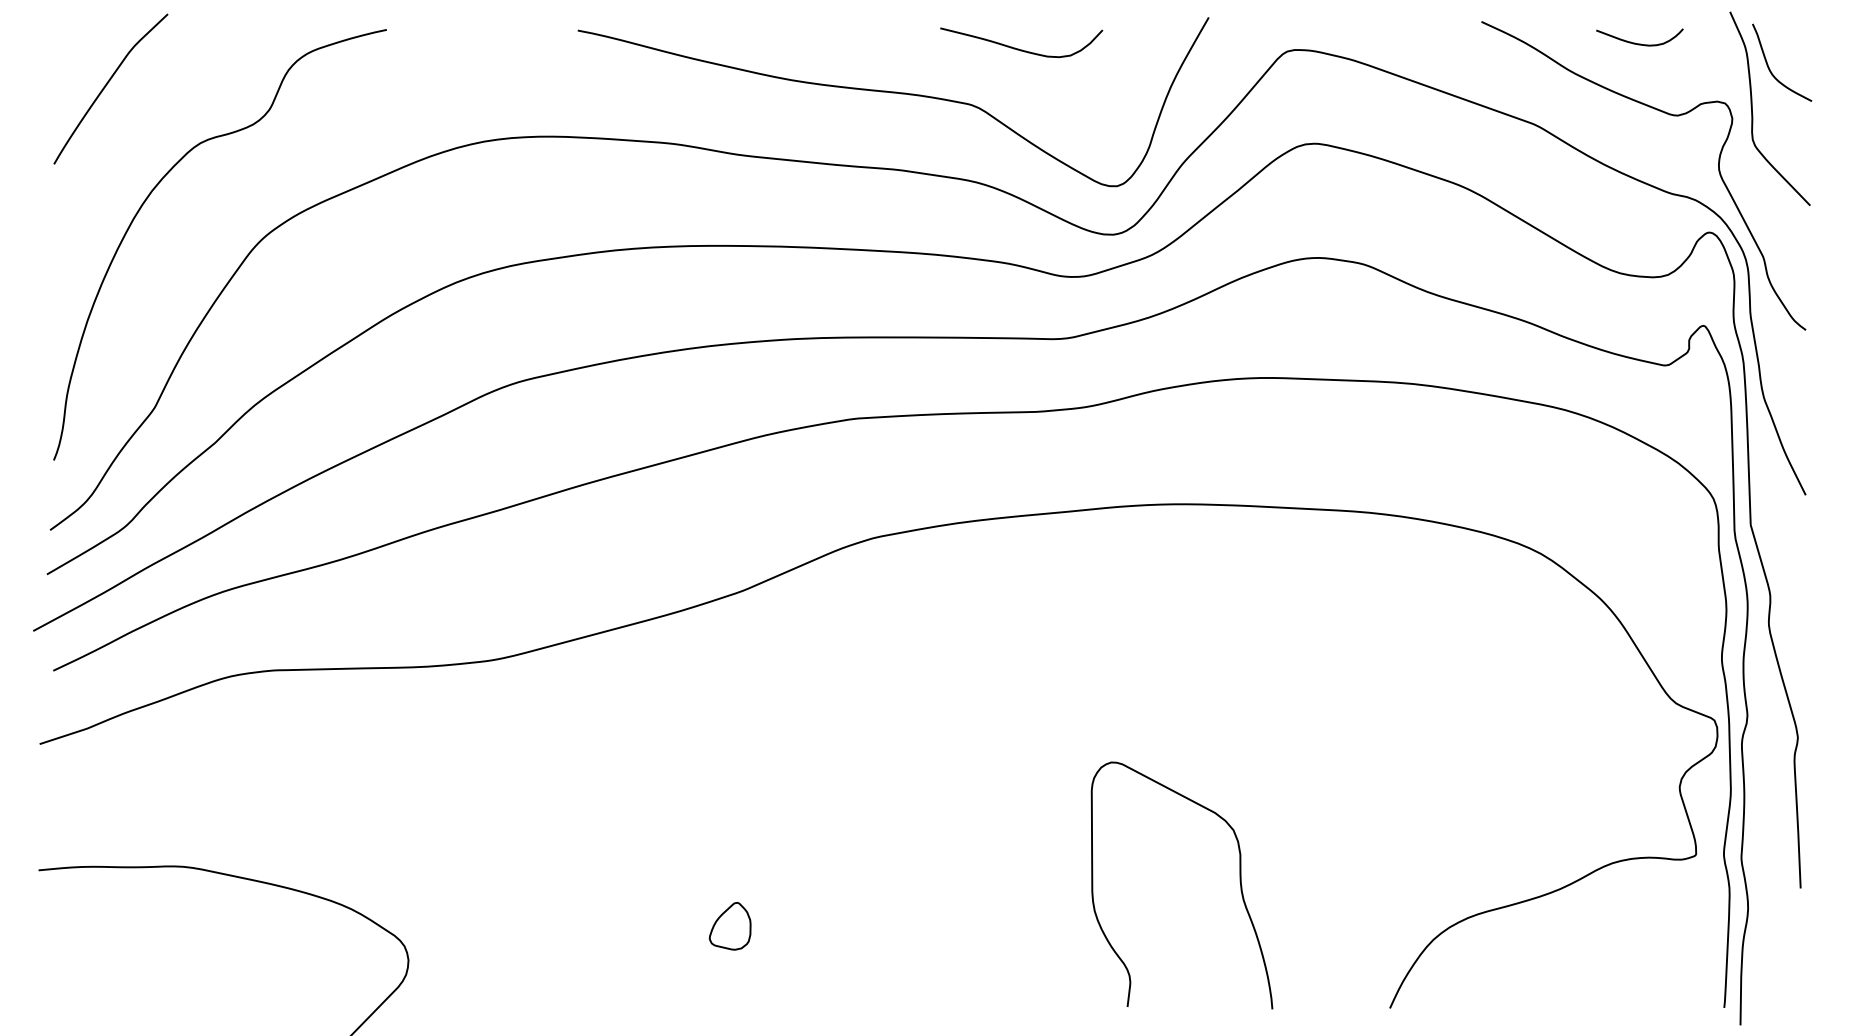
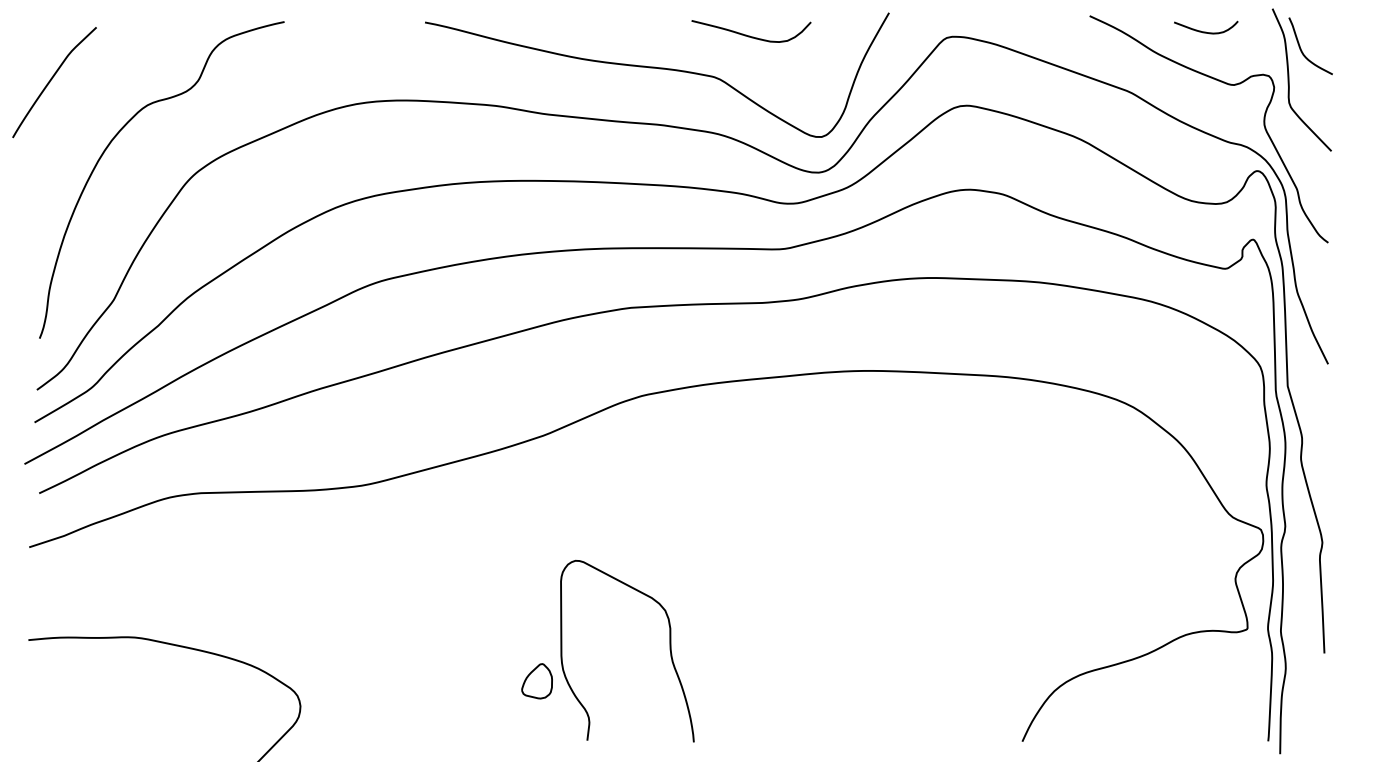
curve: (108, 84) -> (52, 79), moved
curve: (1239, 884) -> (669, 650), moved

